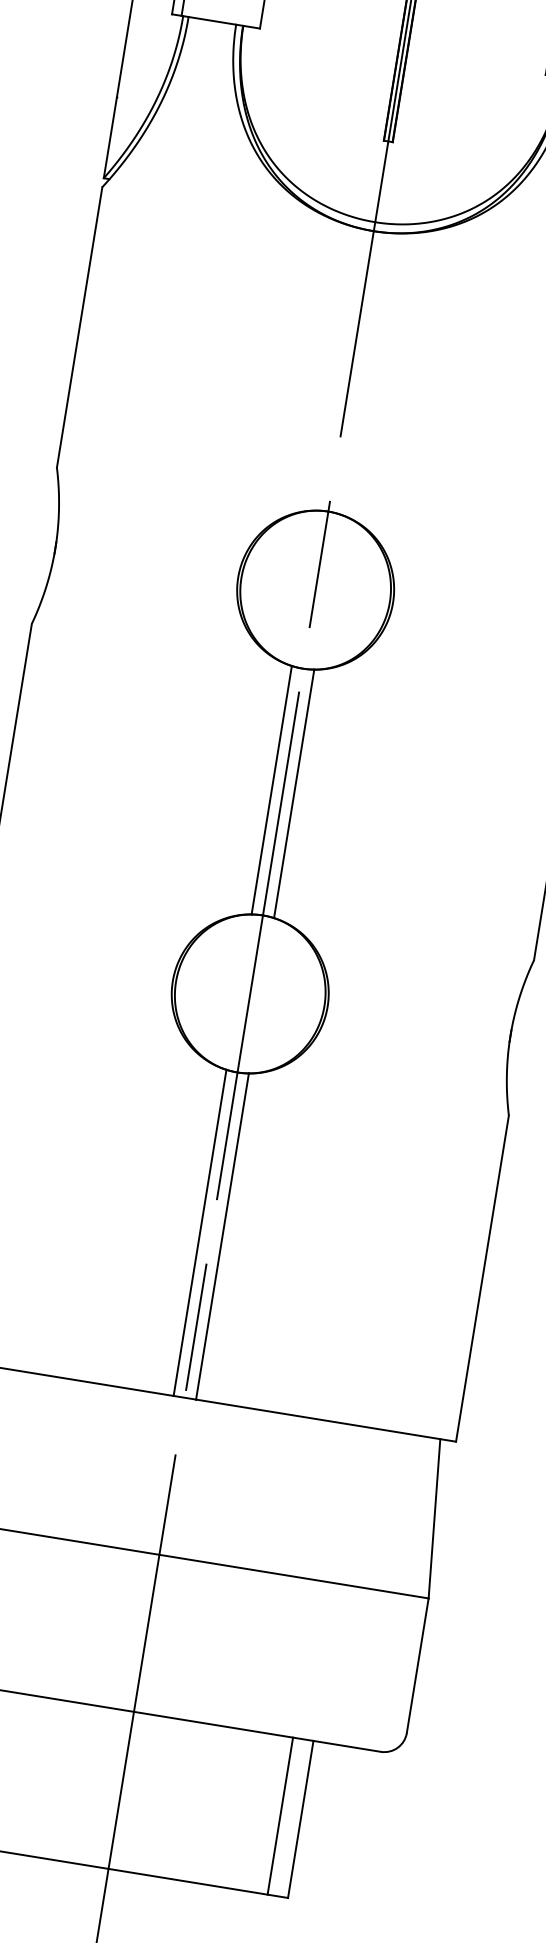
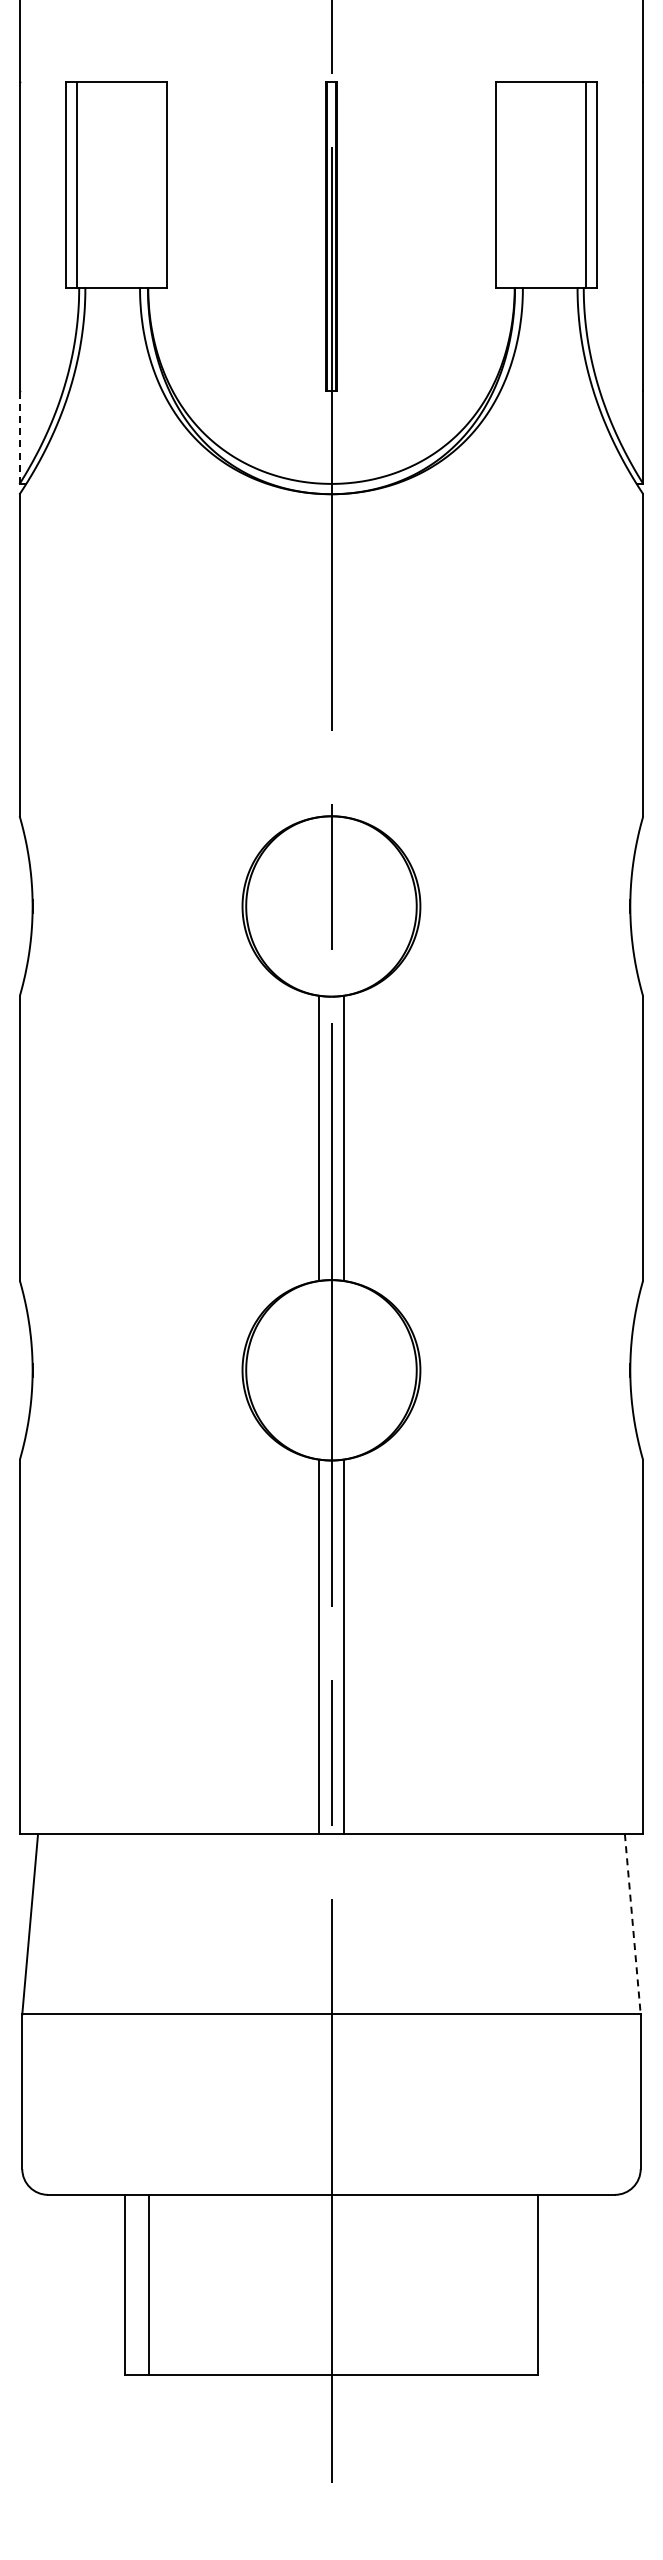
line: (110, 137) -> (19, 437), solid -> dashed
line: (434, 1518) -> (632, 1924), solid -> dashed
line: (280, 1815) -> (514, 2284), removed

